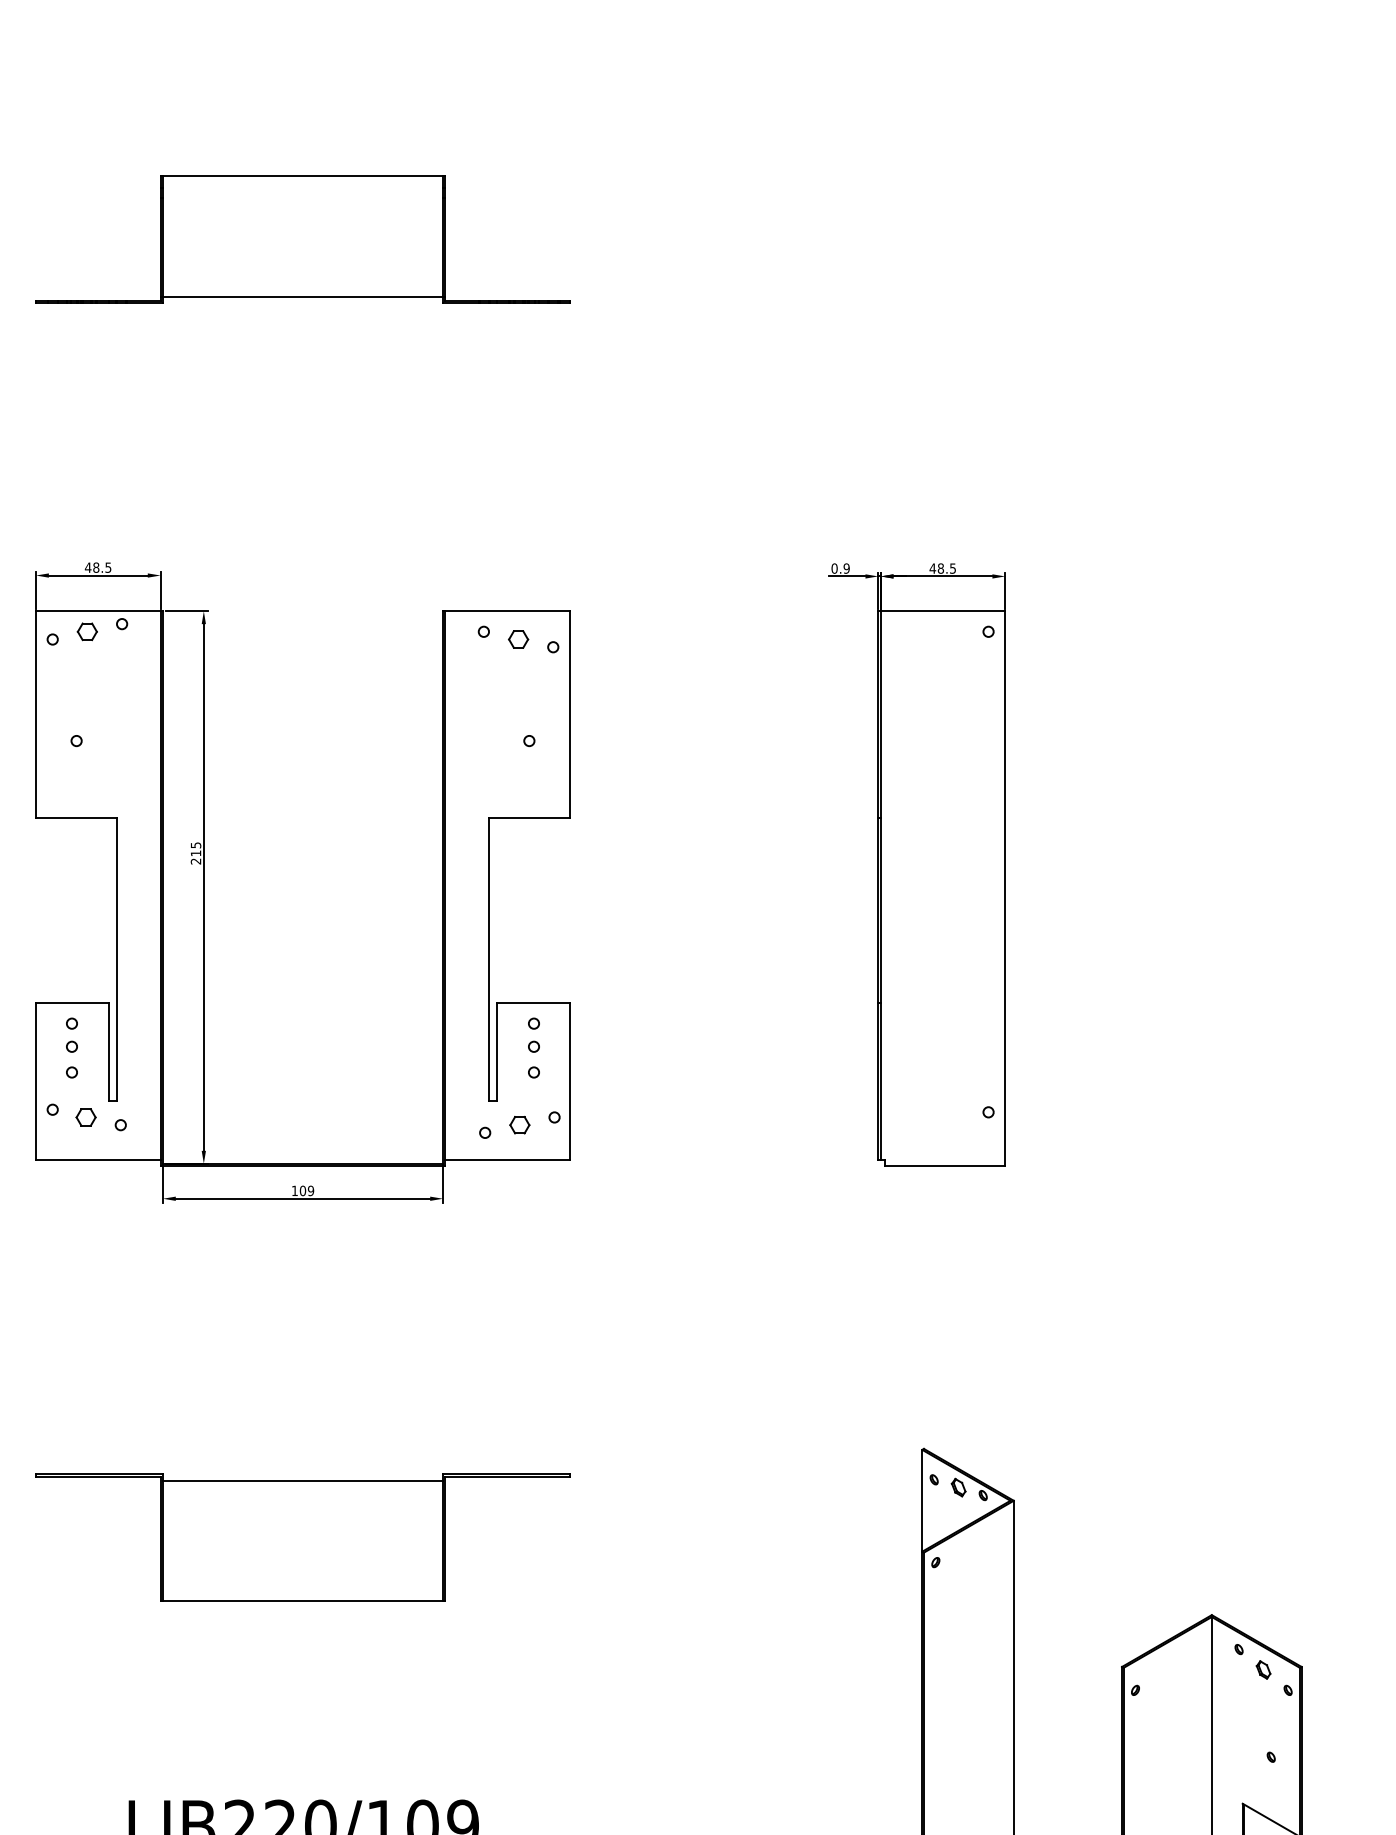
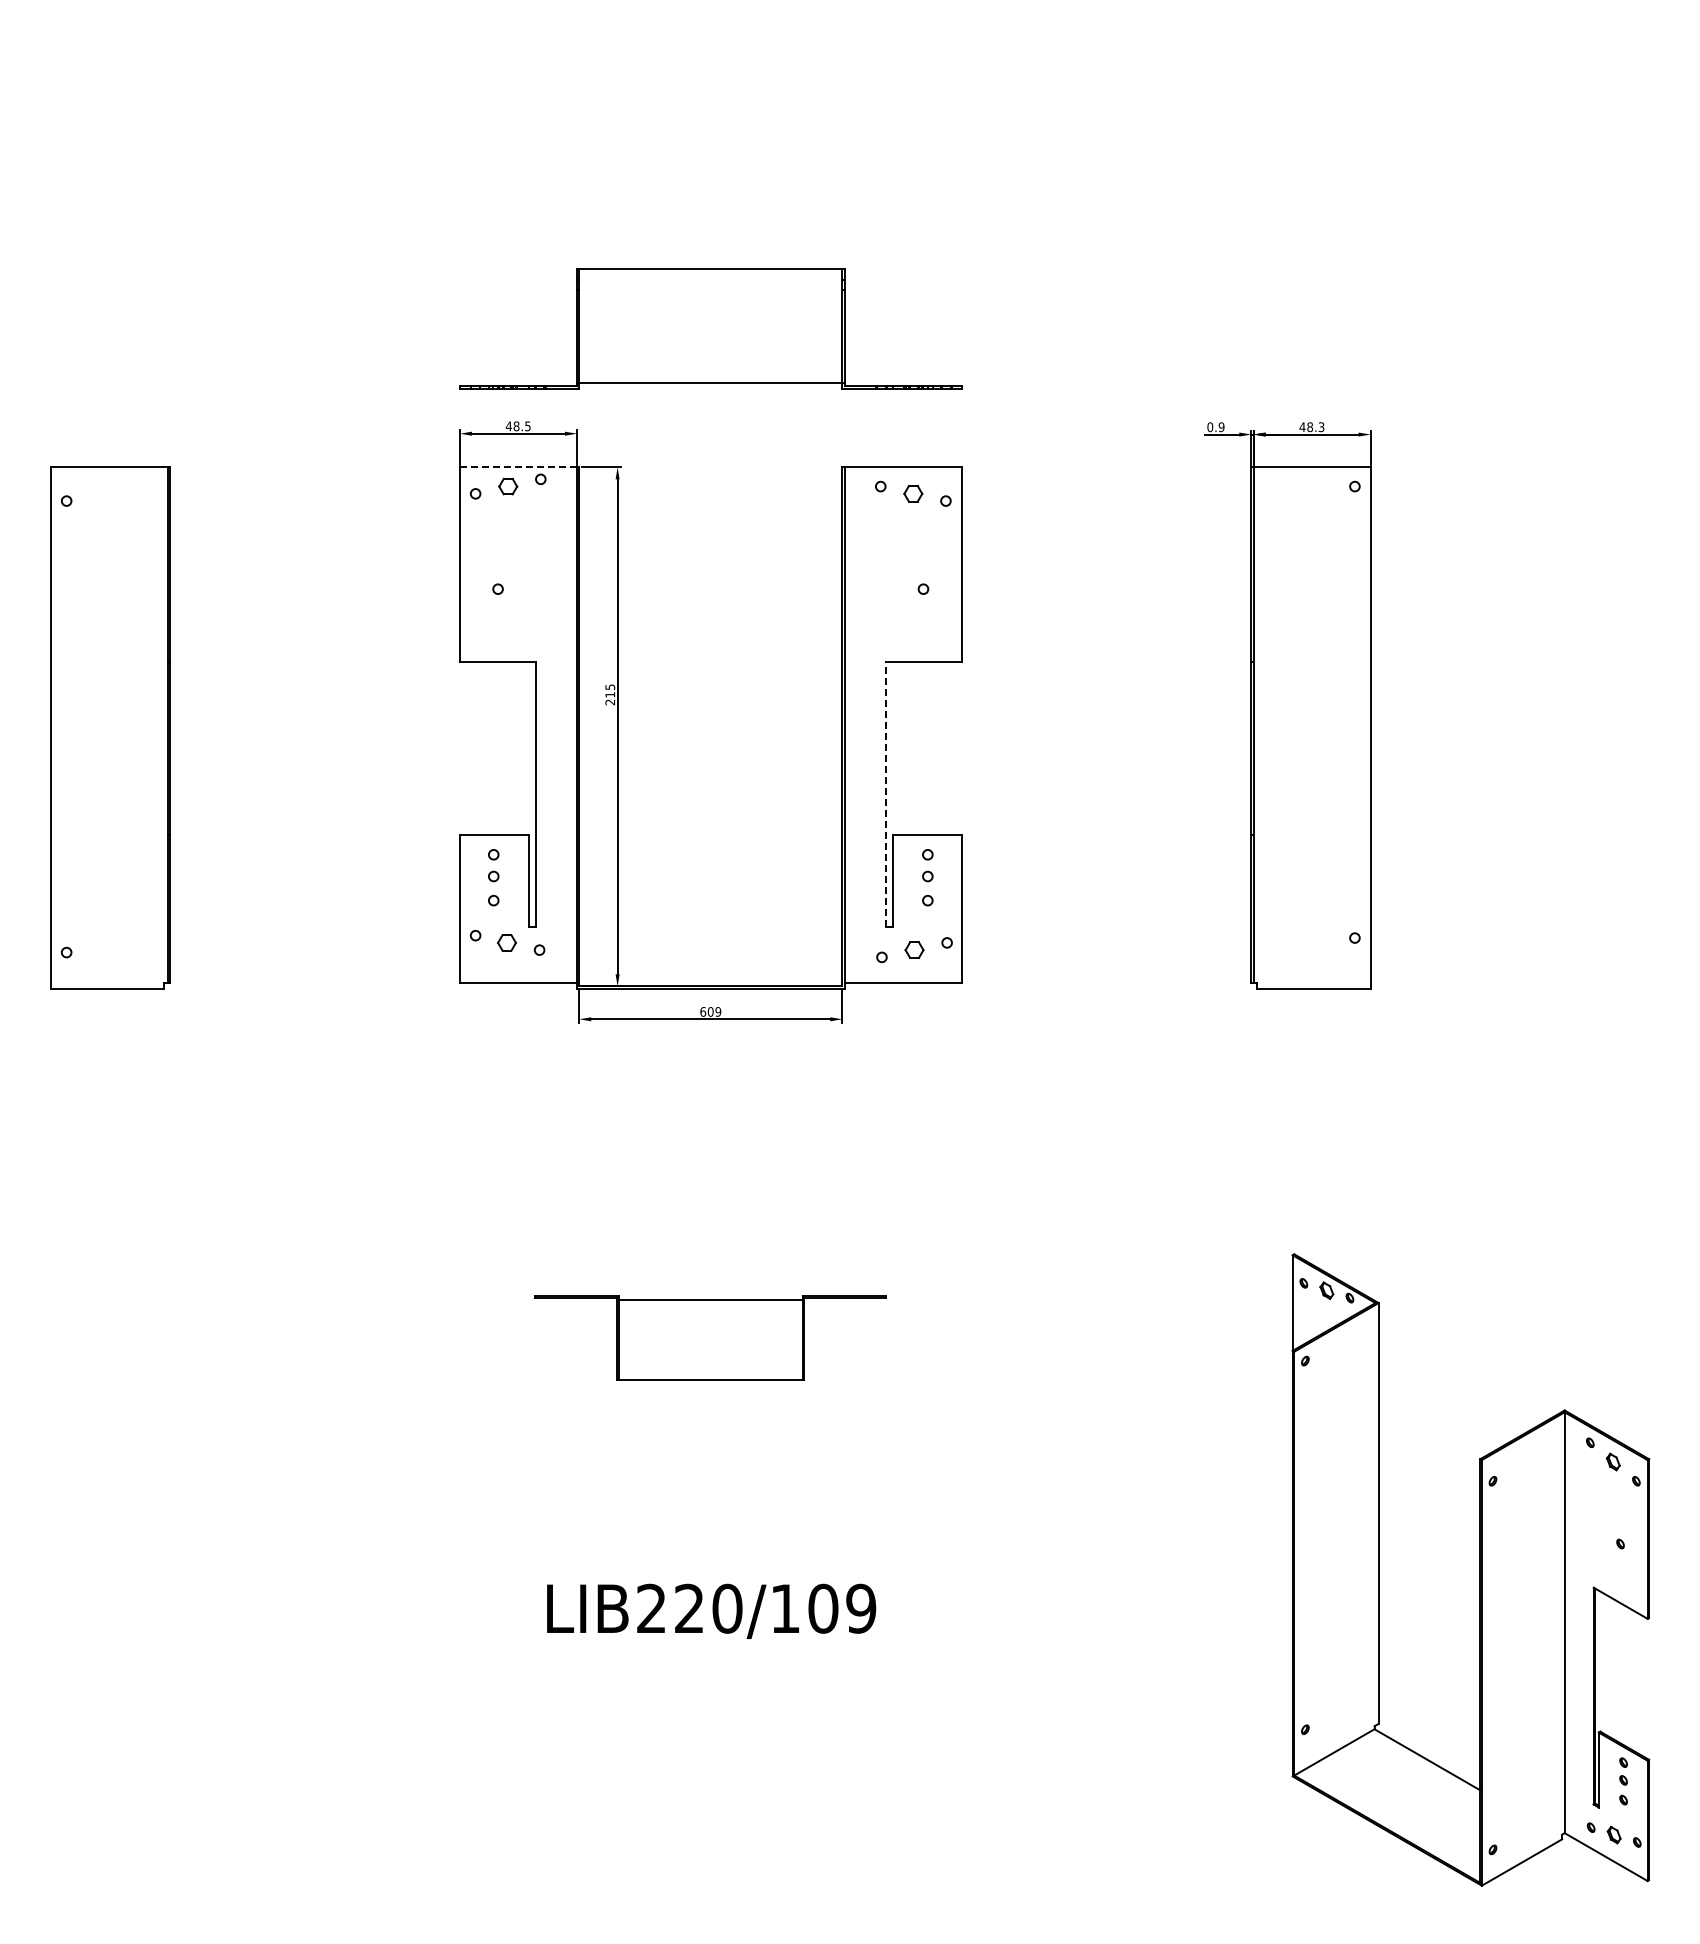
part: (302, 238) -> (710, 328), moved
text: (952, 567) -> (1321, 426), 48.5 -> 48.3
line: (98, 611) -> (518, 467), solid -> dashed
line: (488, 959) -> (885, 794), solid -> dashed
text: (295, 1190) -> (703, 1011), 109 -> 609
part: (302, 1537) -> (710, 1337), size x0.7

